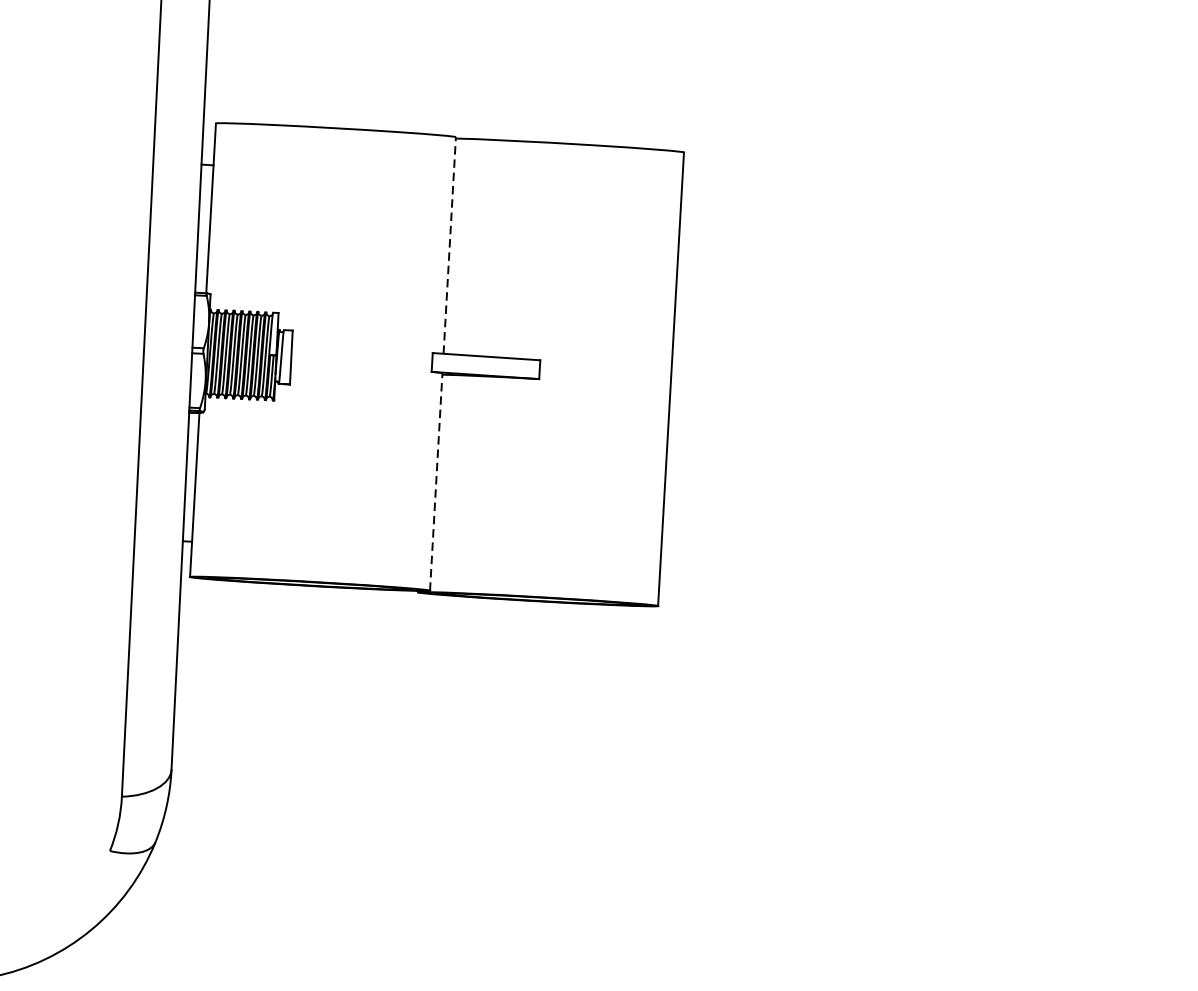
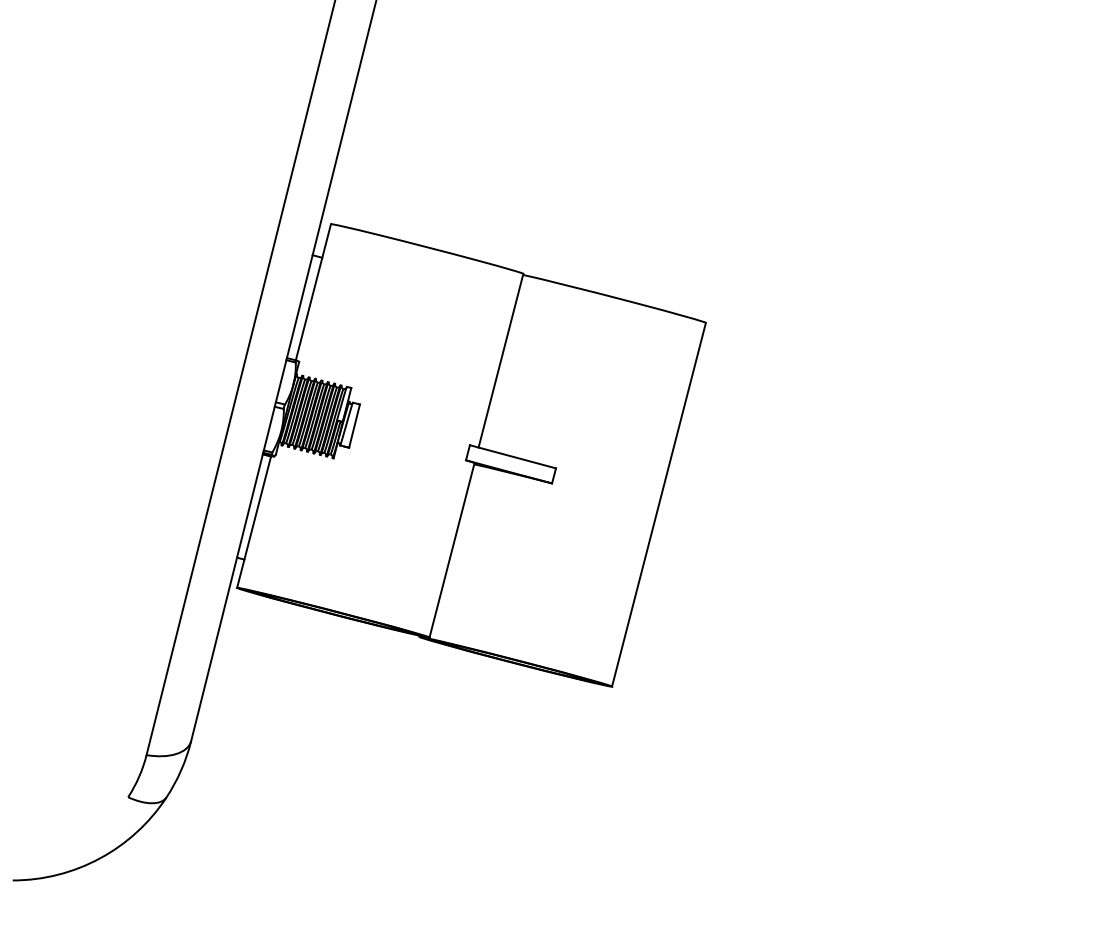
line: (449, 245) -> (500, 360), dashed -> solid
line: (436, 482) -> (452, 550), dashed -> solid

